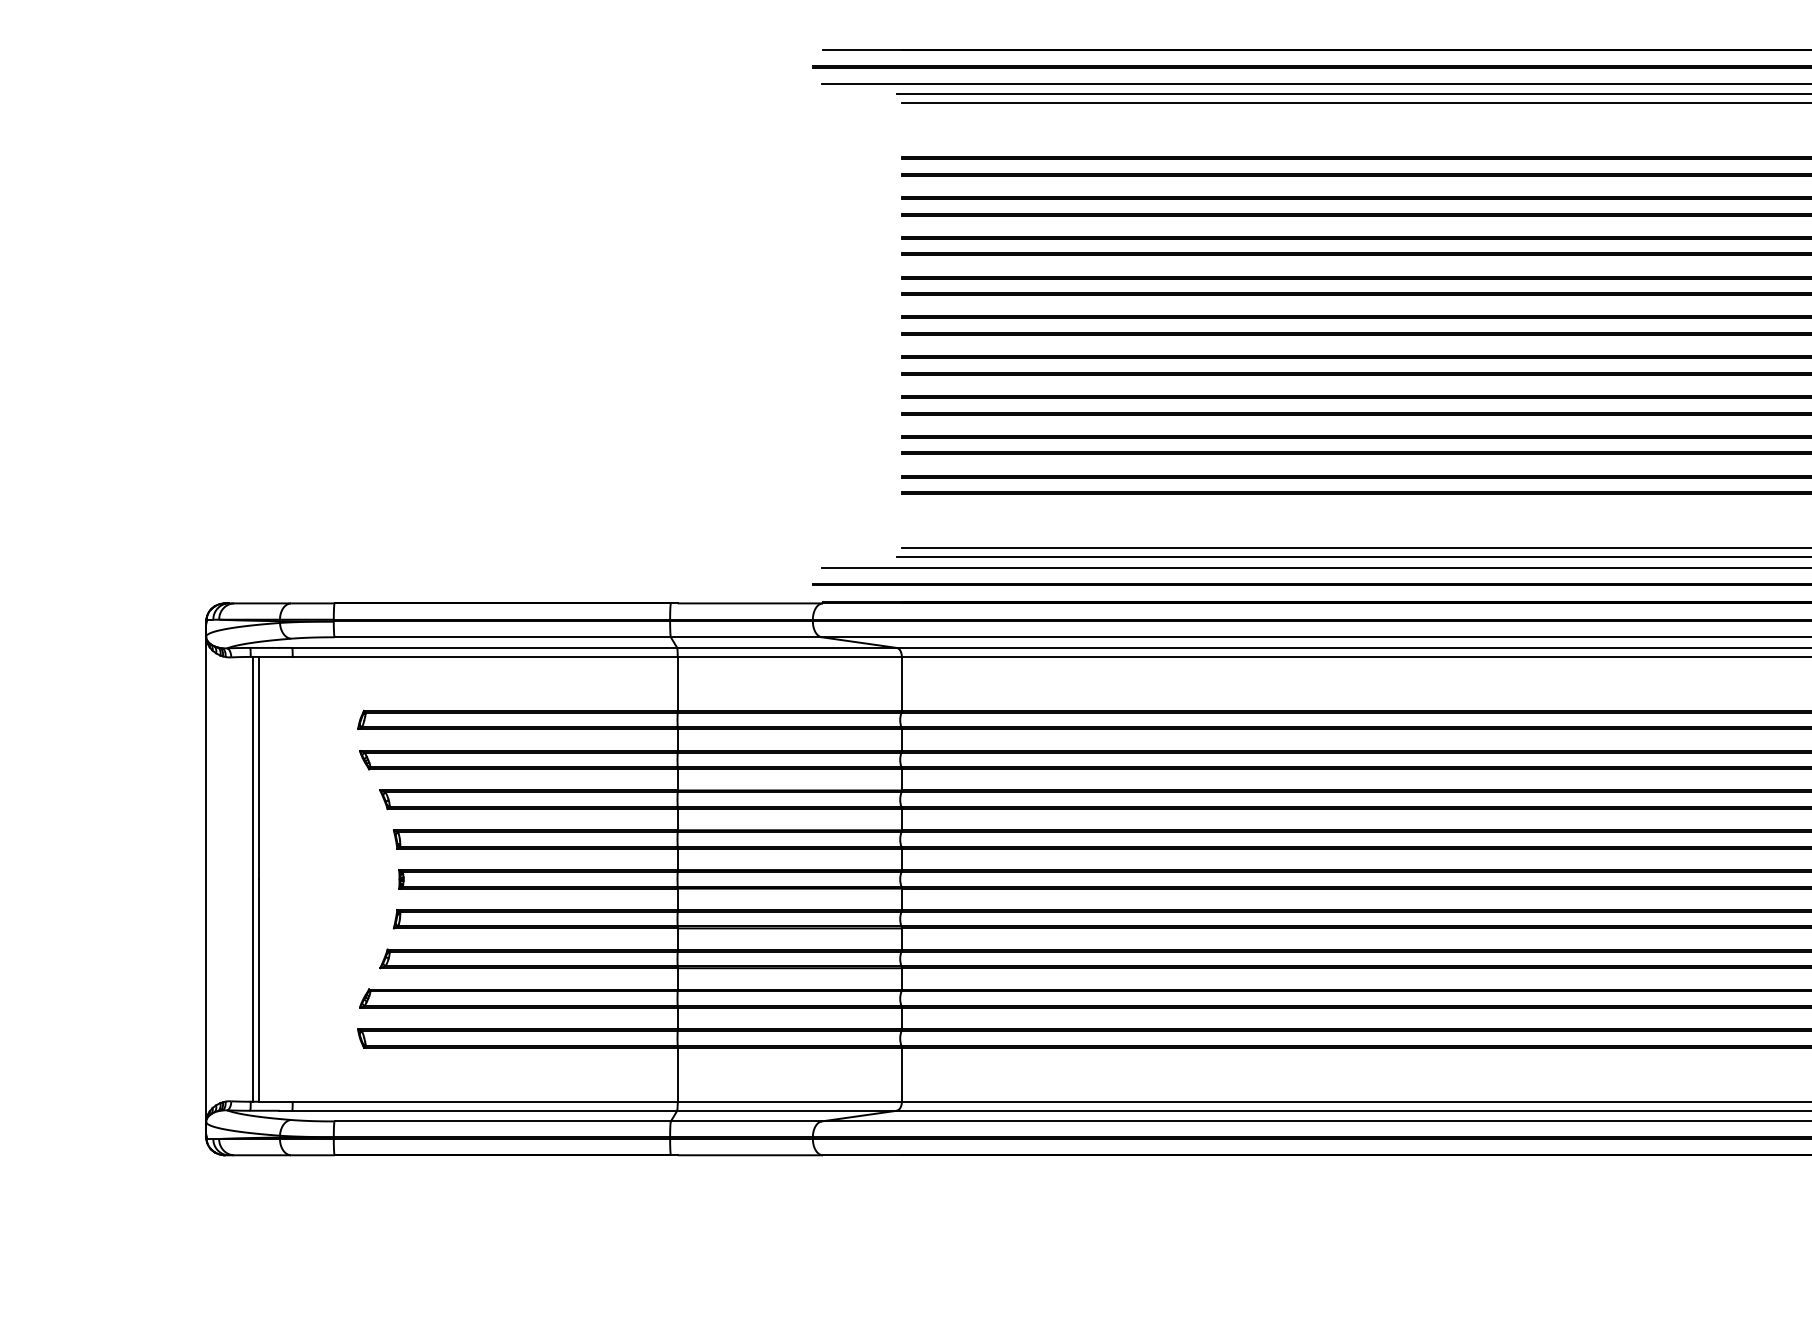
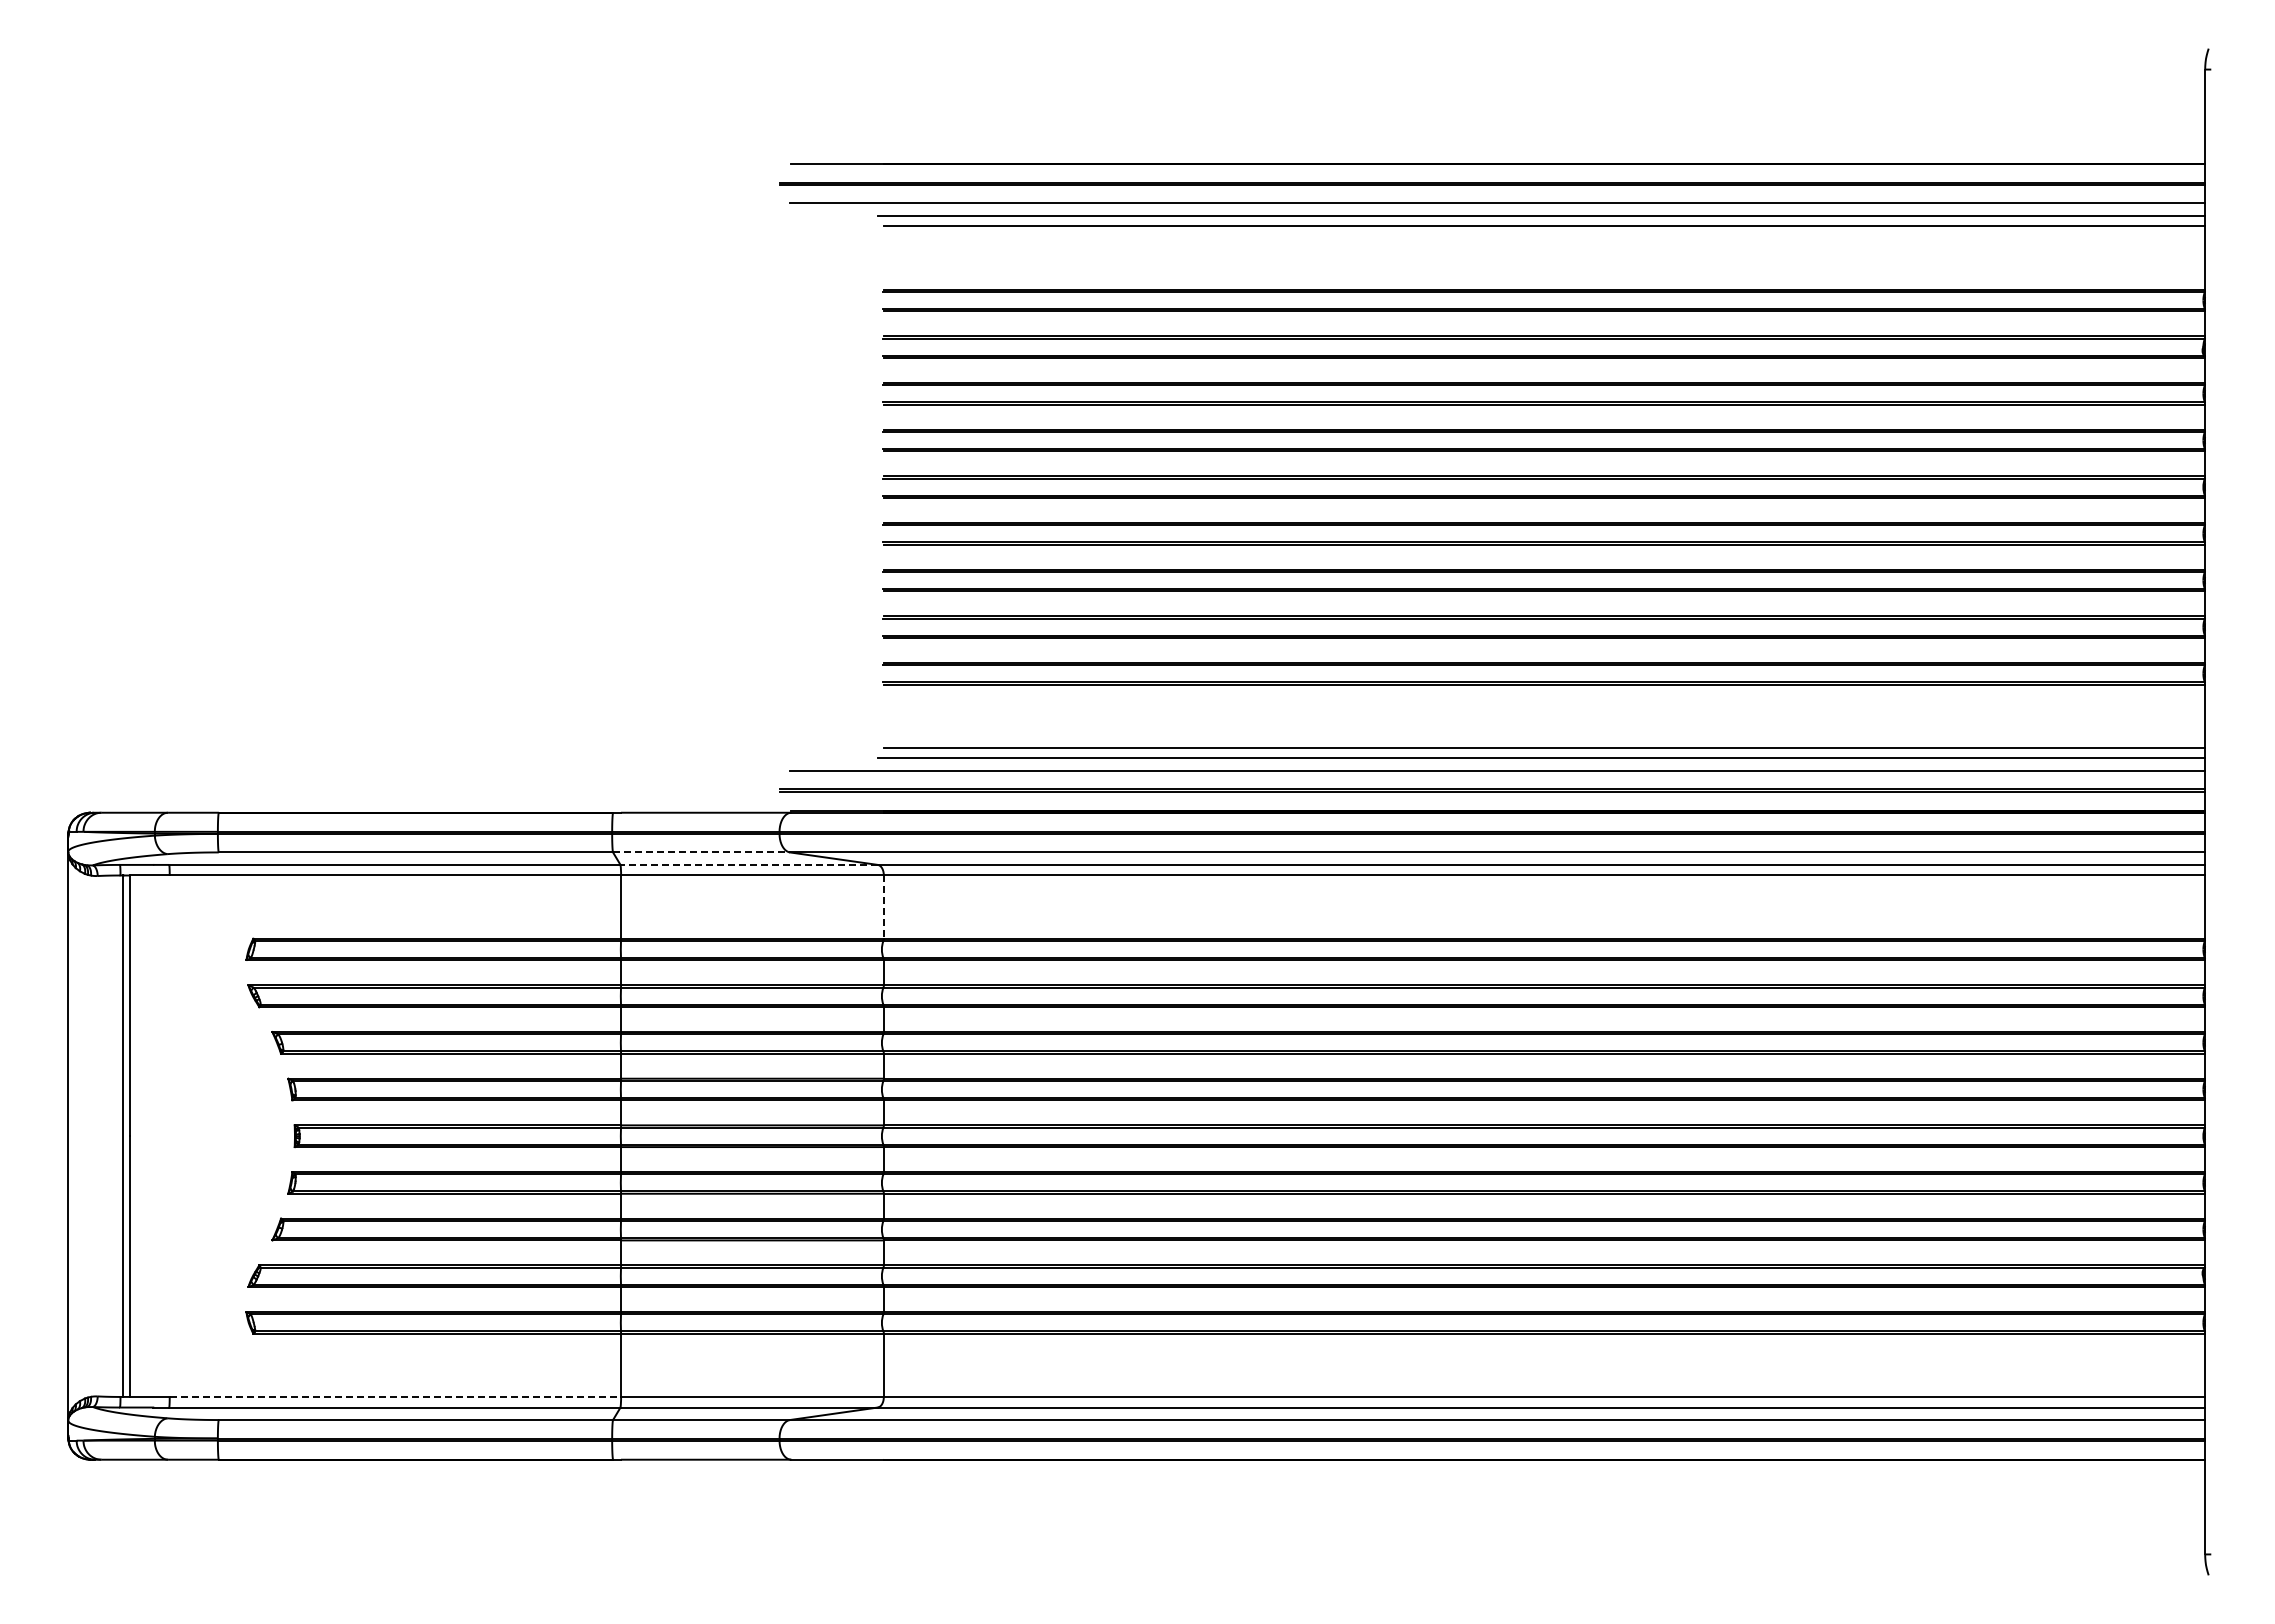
line: (747, 637) -> (702, 852), solid -> dashed
line: (787, 647) -> (749, 864), solid -> dashed
line: (901, 684) -> (883, 907), solid -> dashed
line: (485, 1101) -> (395, 1396), solid -> dashed

